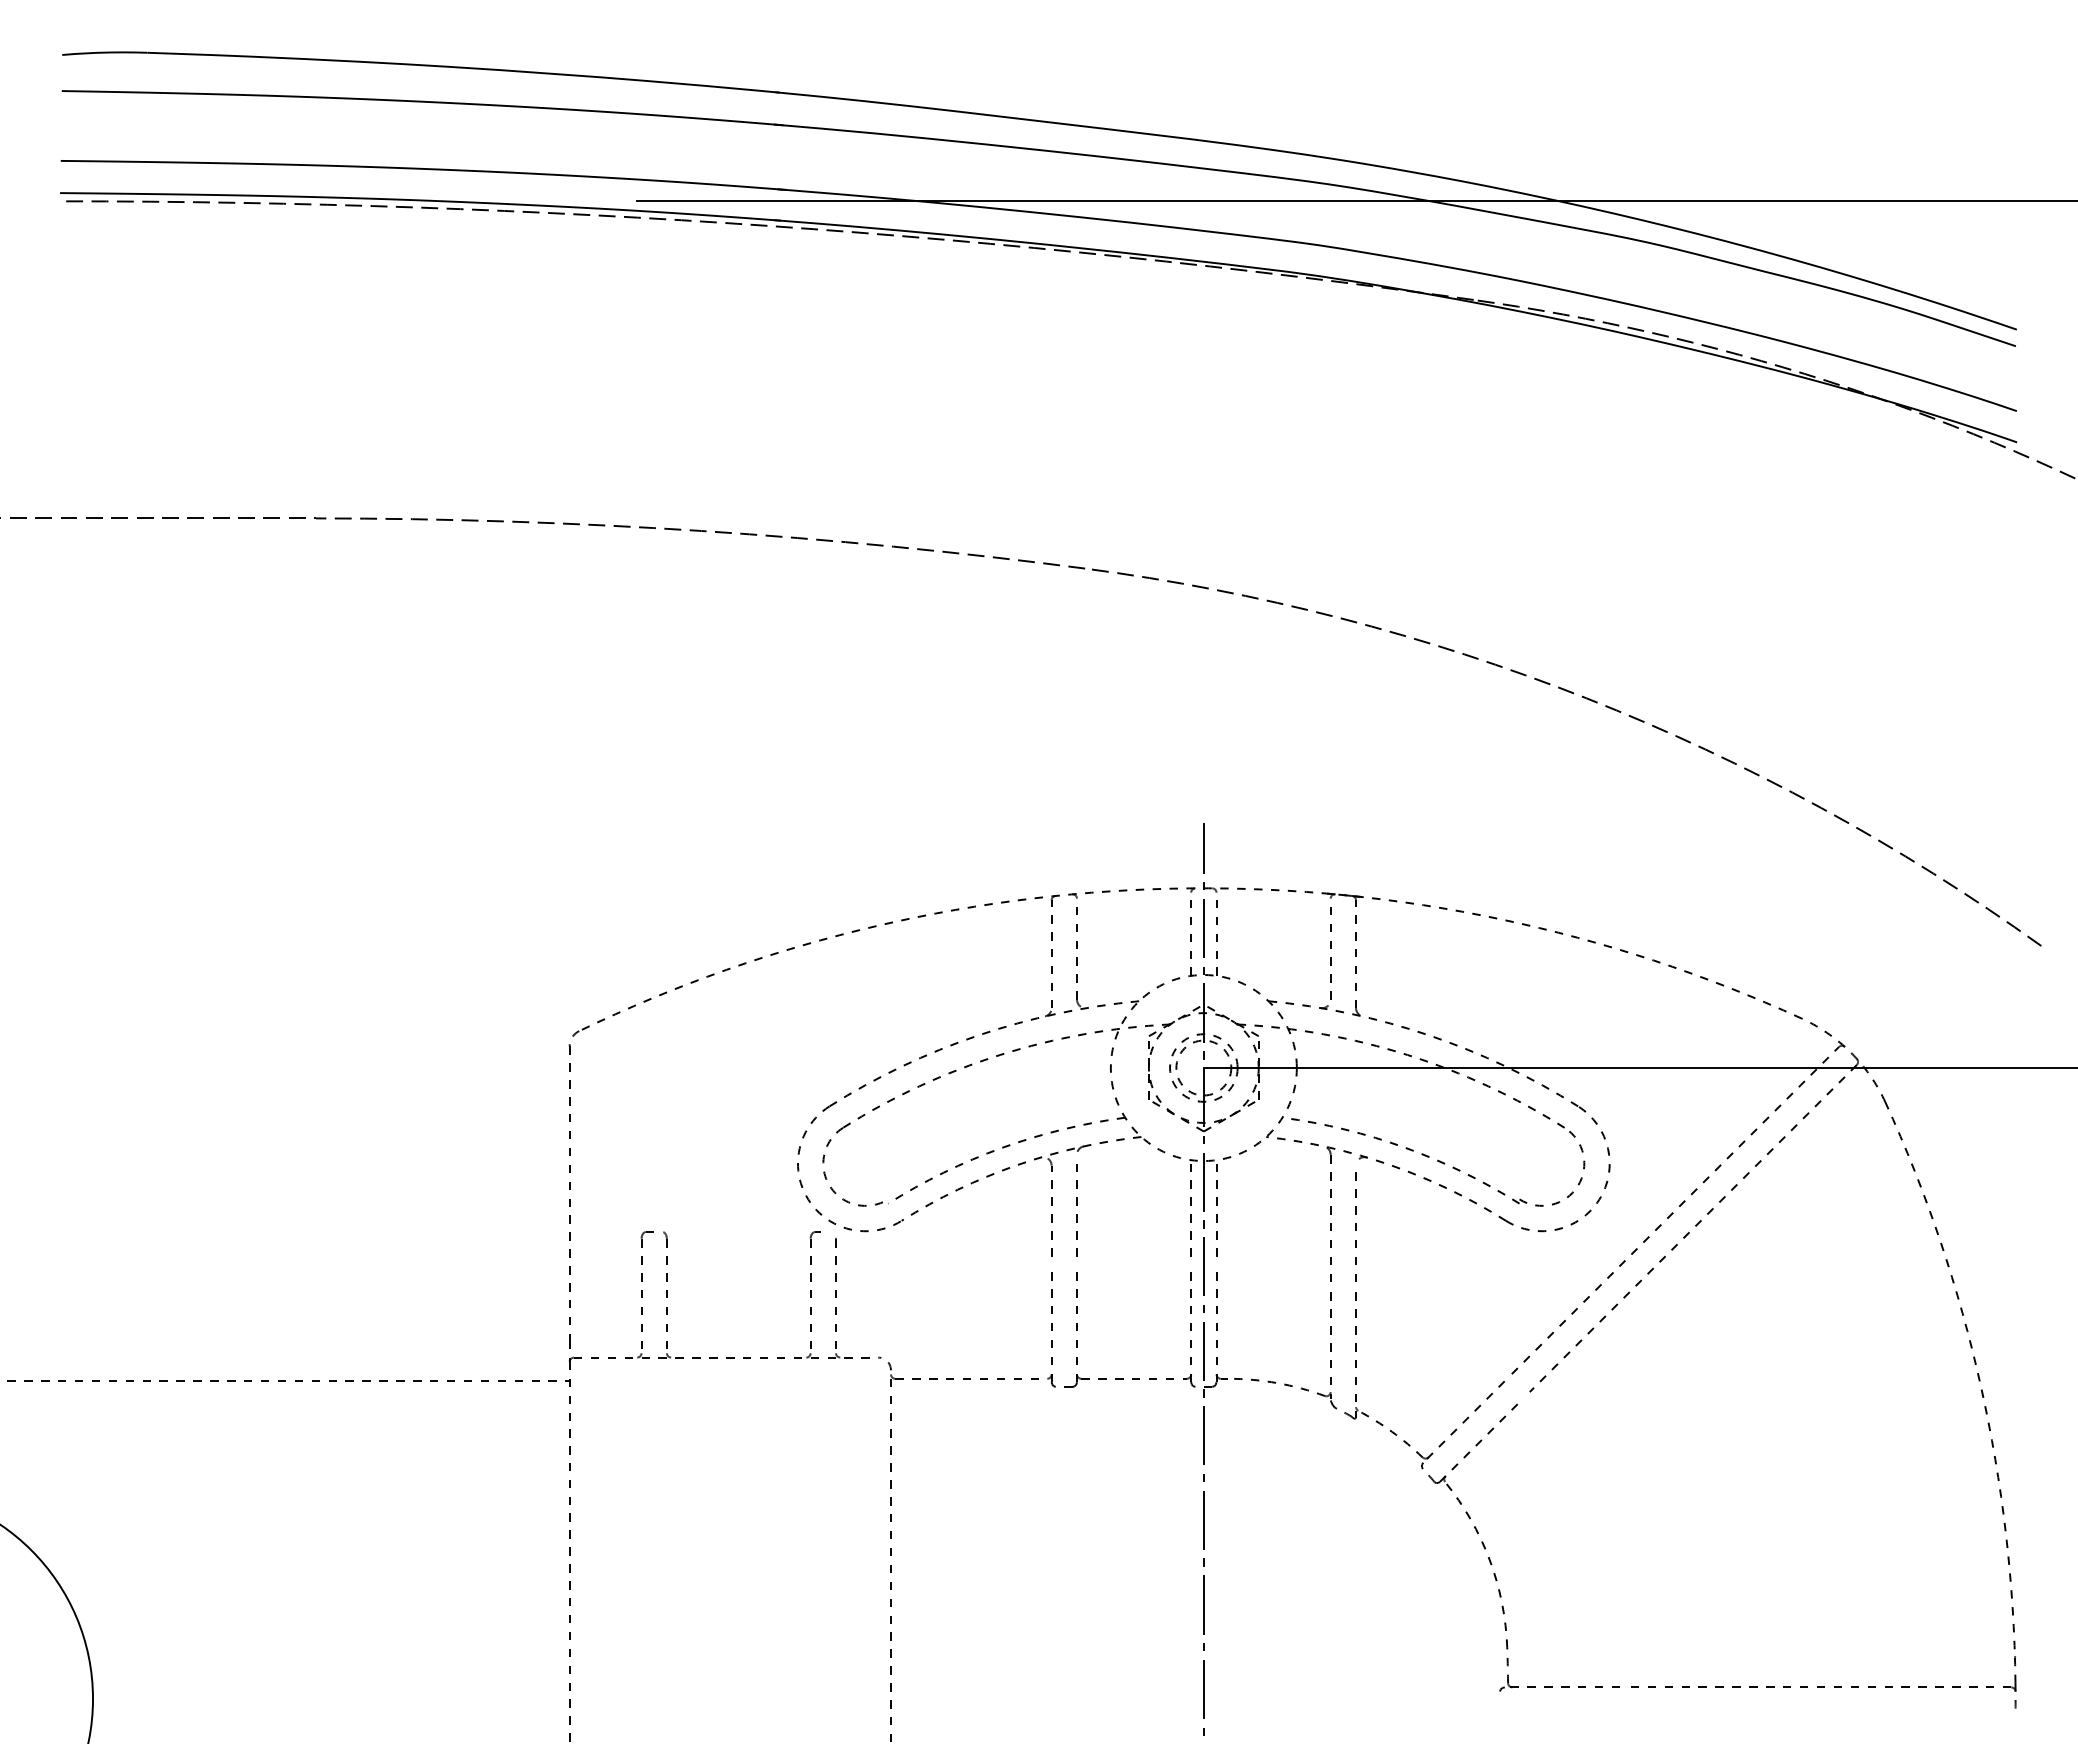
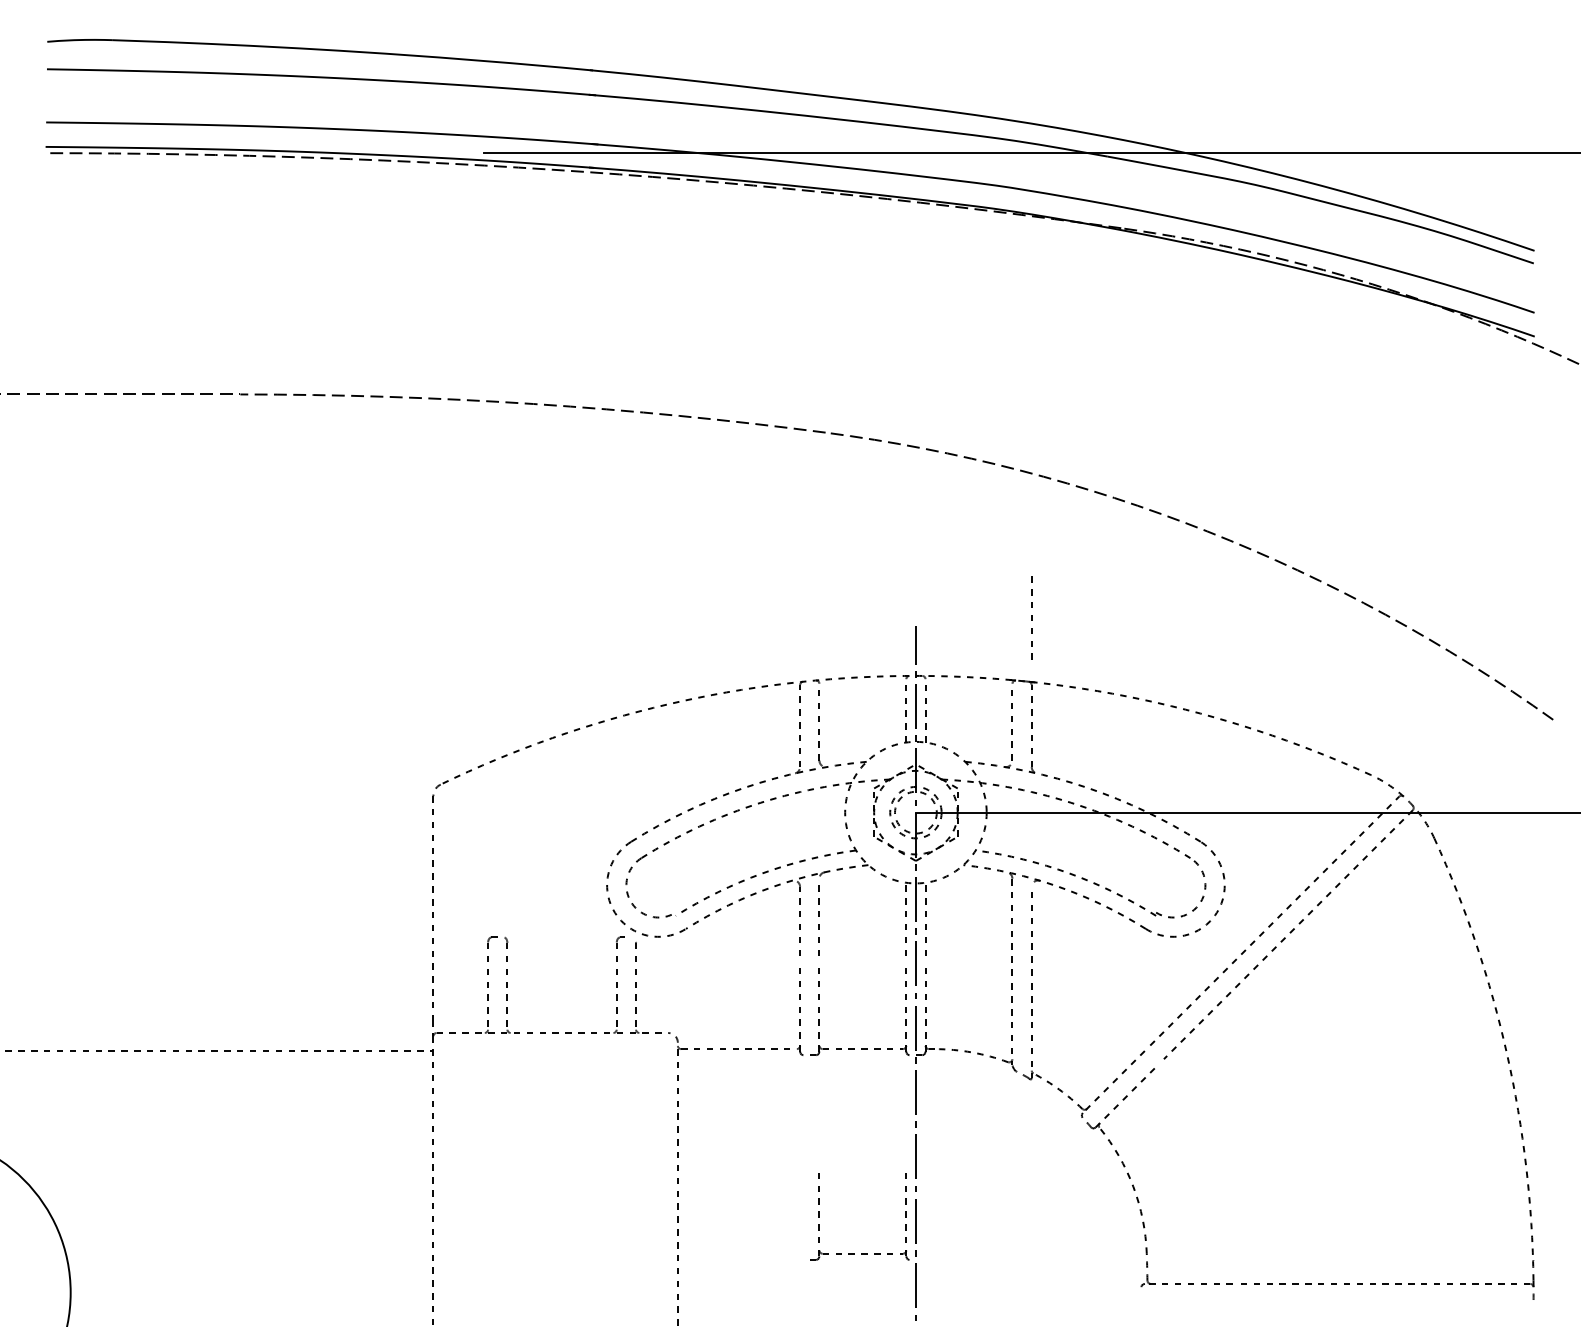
line: (1355, 811) -> (1031, 617), added
part: (1132, 1647) -> (861, 1253), added

